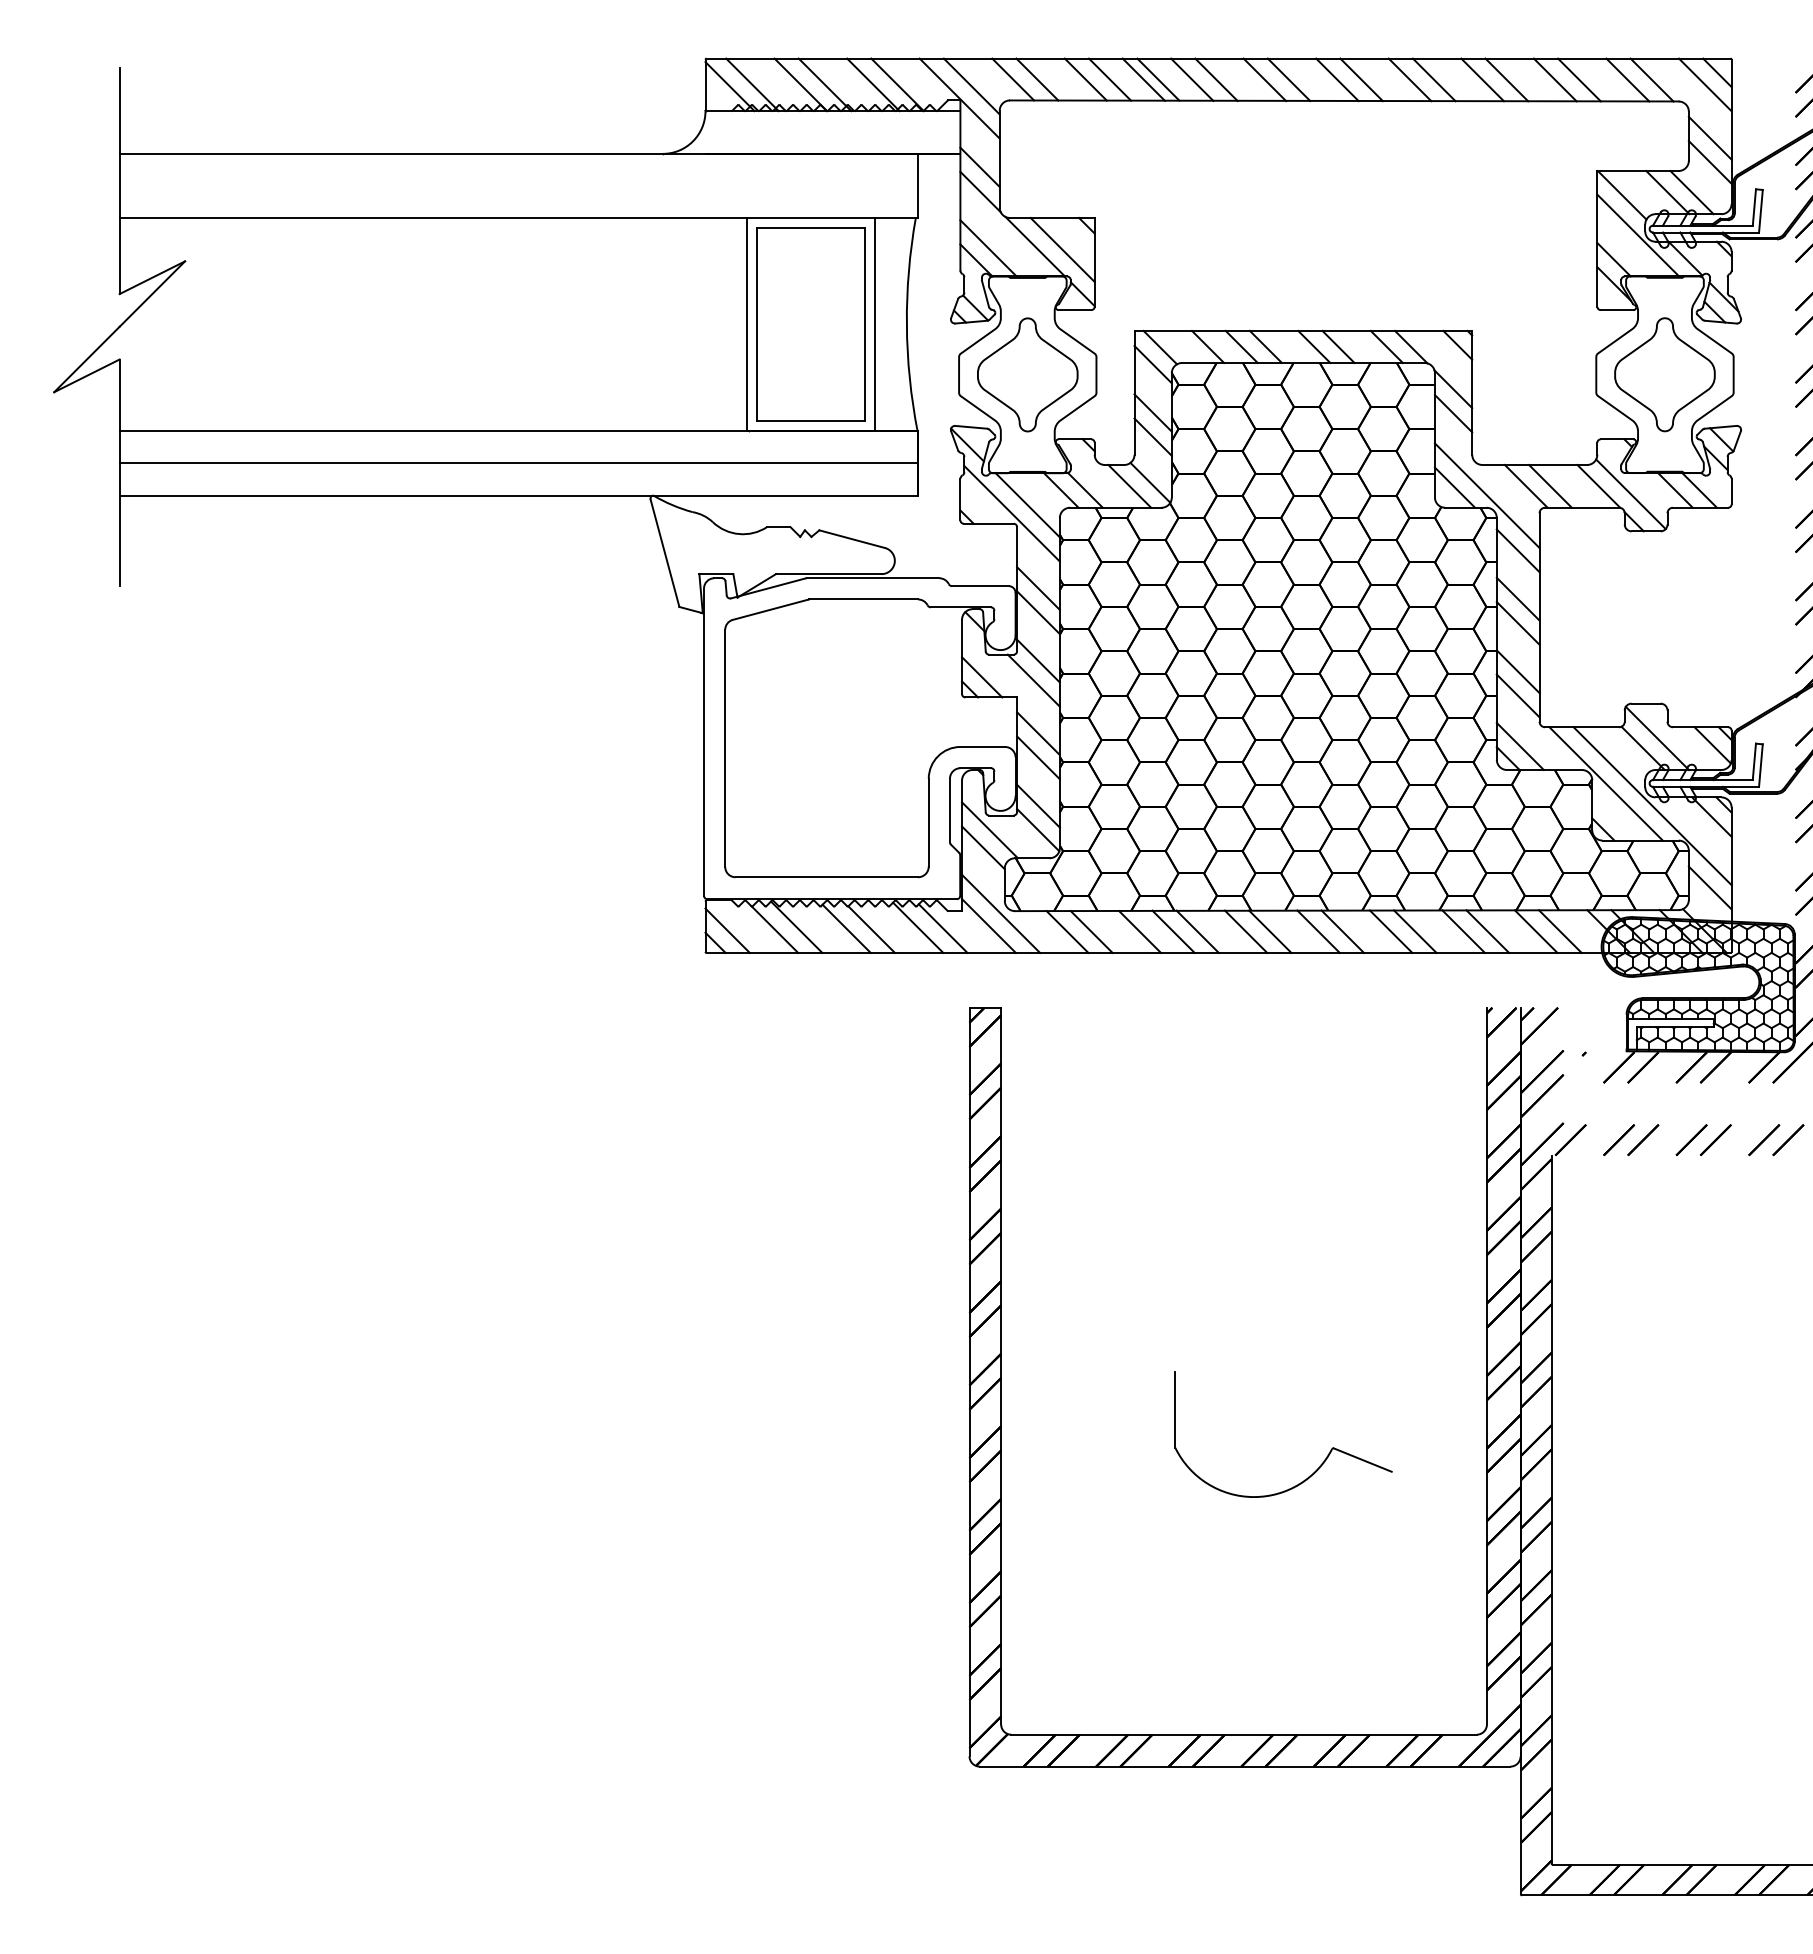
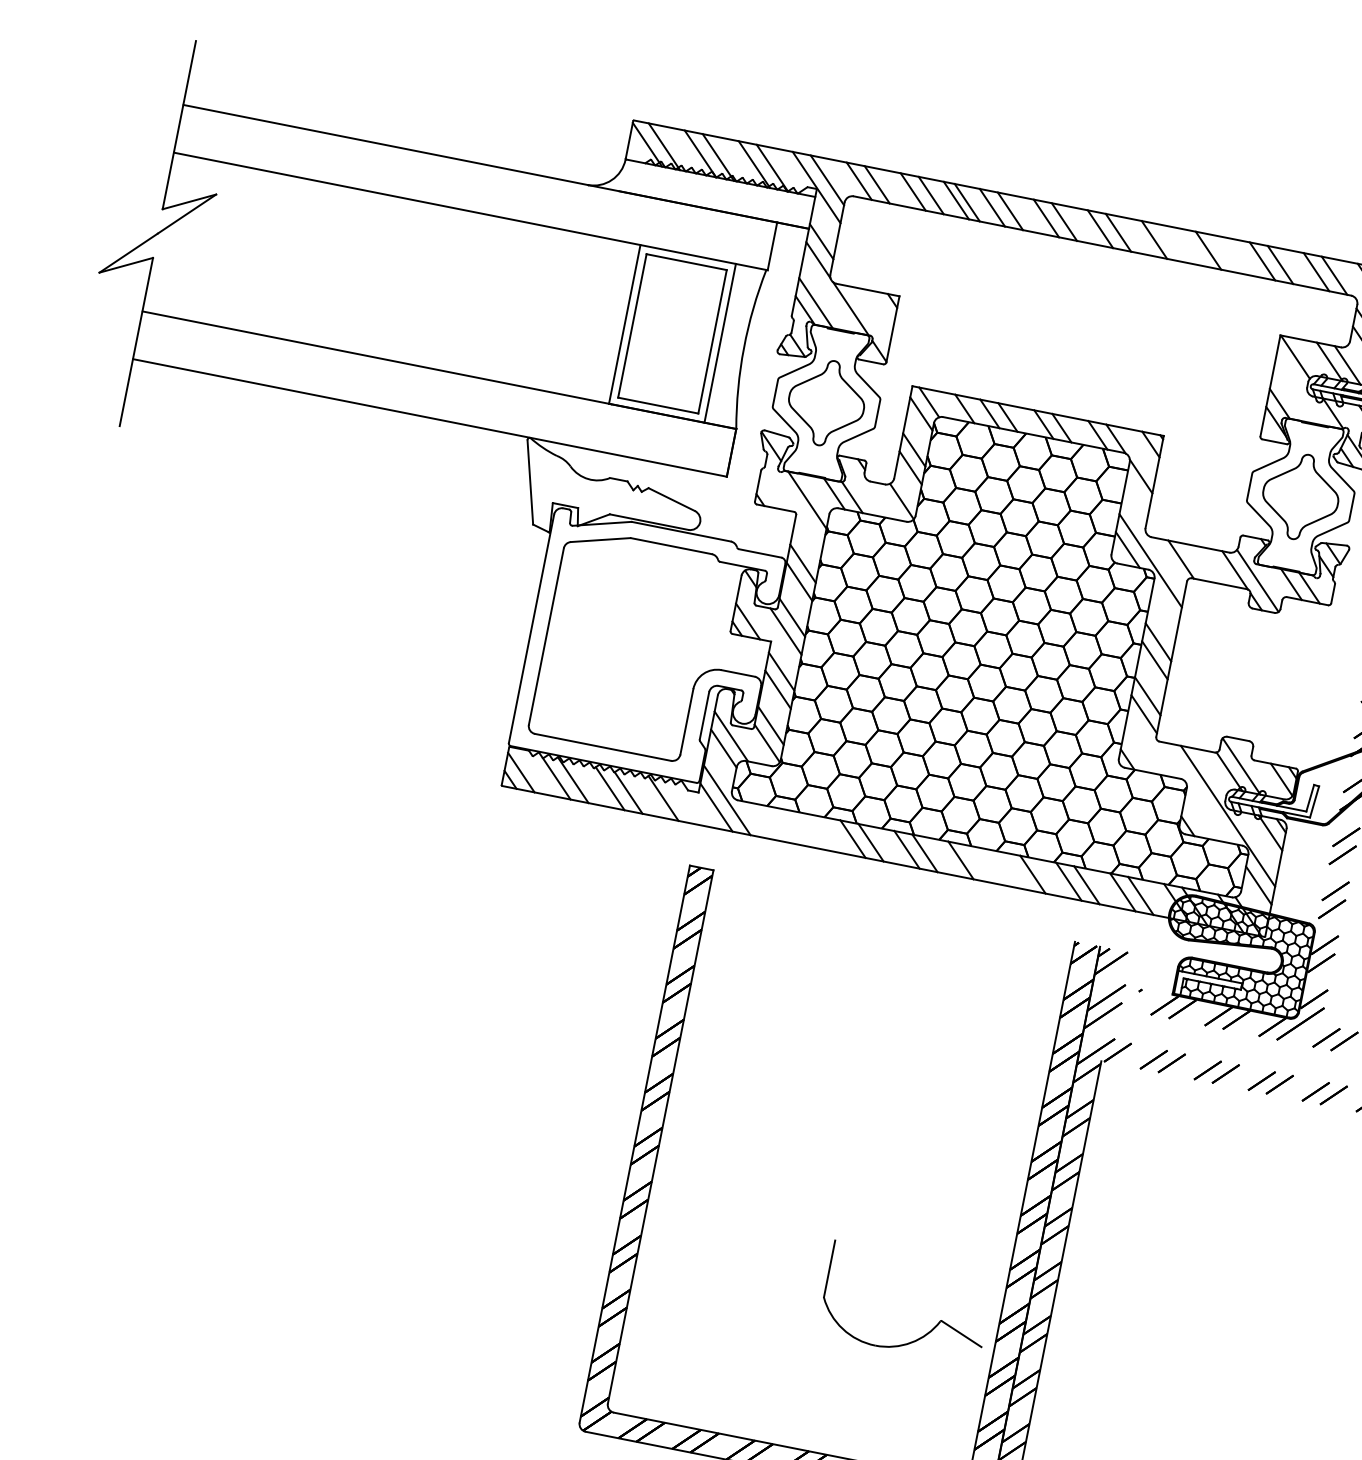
line: (1433, 79) -> (1172, 243), removed
line: (1506, 79) -> (1226, 253), removed
line: (1638, 235) -> (1301, 389), removed
line: (1062, 249) -> (870, 314), removed
line: (1453, 413) -> (1137, 494), removed
line: (518, 463) -> (434, 394), removed
line: (1129, 486) -> (885, 501), removed
line: (1550, 486) -> (1199, 563), removed
line: (1011, 513) -> (794, 503), removed
line: (1517, 550) -> (1165, 606), removed
line: (1519, 746) -> (1137, 752), removed
line: (1605, 783) -> (1196, 792), removed
line: (942, 928) -> (681, 802), removed
line: (1067, 931) -> (774, 823), removed
line: (1091, 931) -> (791, 826), removed
line: (1140, 931) -> (828, 833), removed
line: (1342, 931) -> (978, 863), removed
line: (1390, 931) -> (1014, 870), removed
part: (1320, 1464) -> (929, 1331), moved

